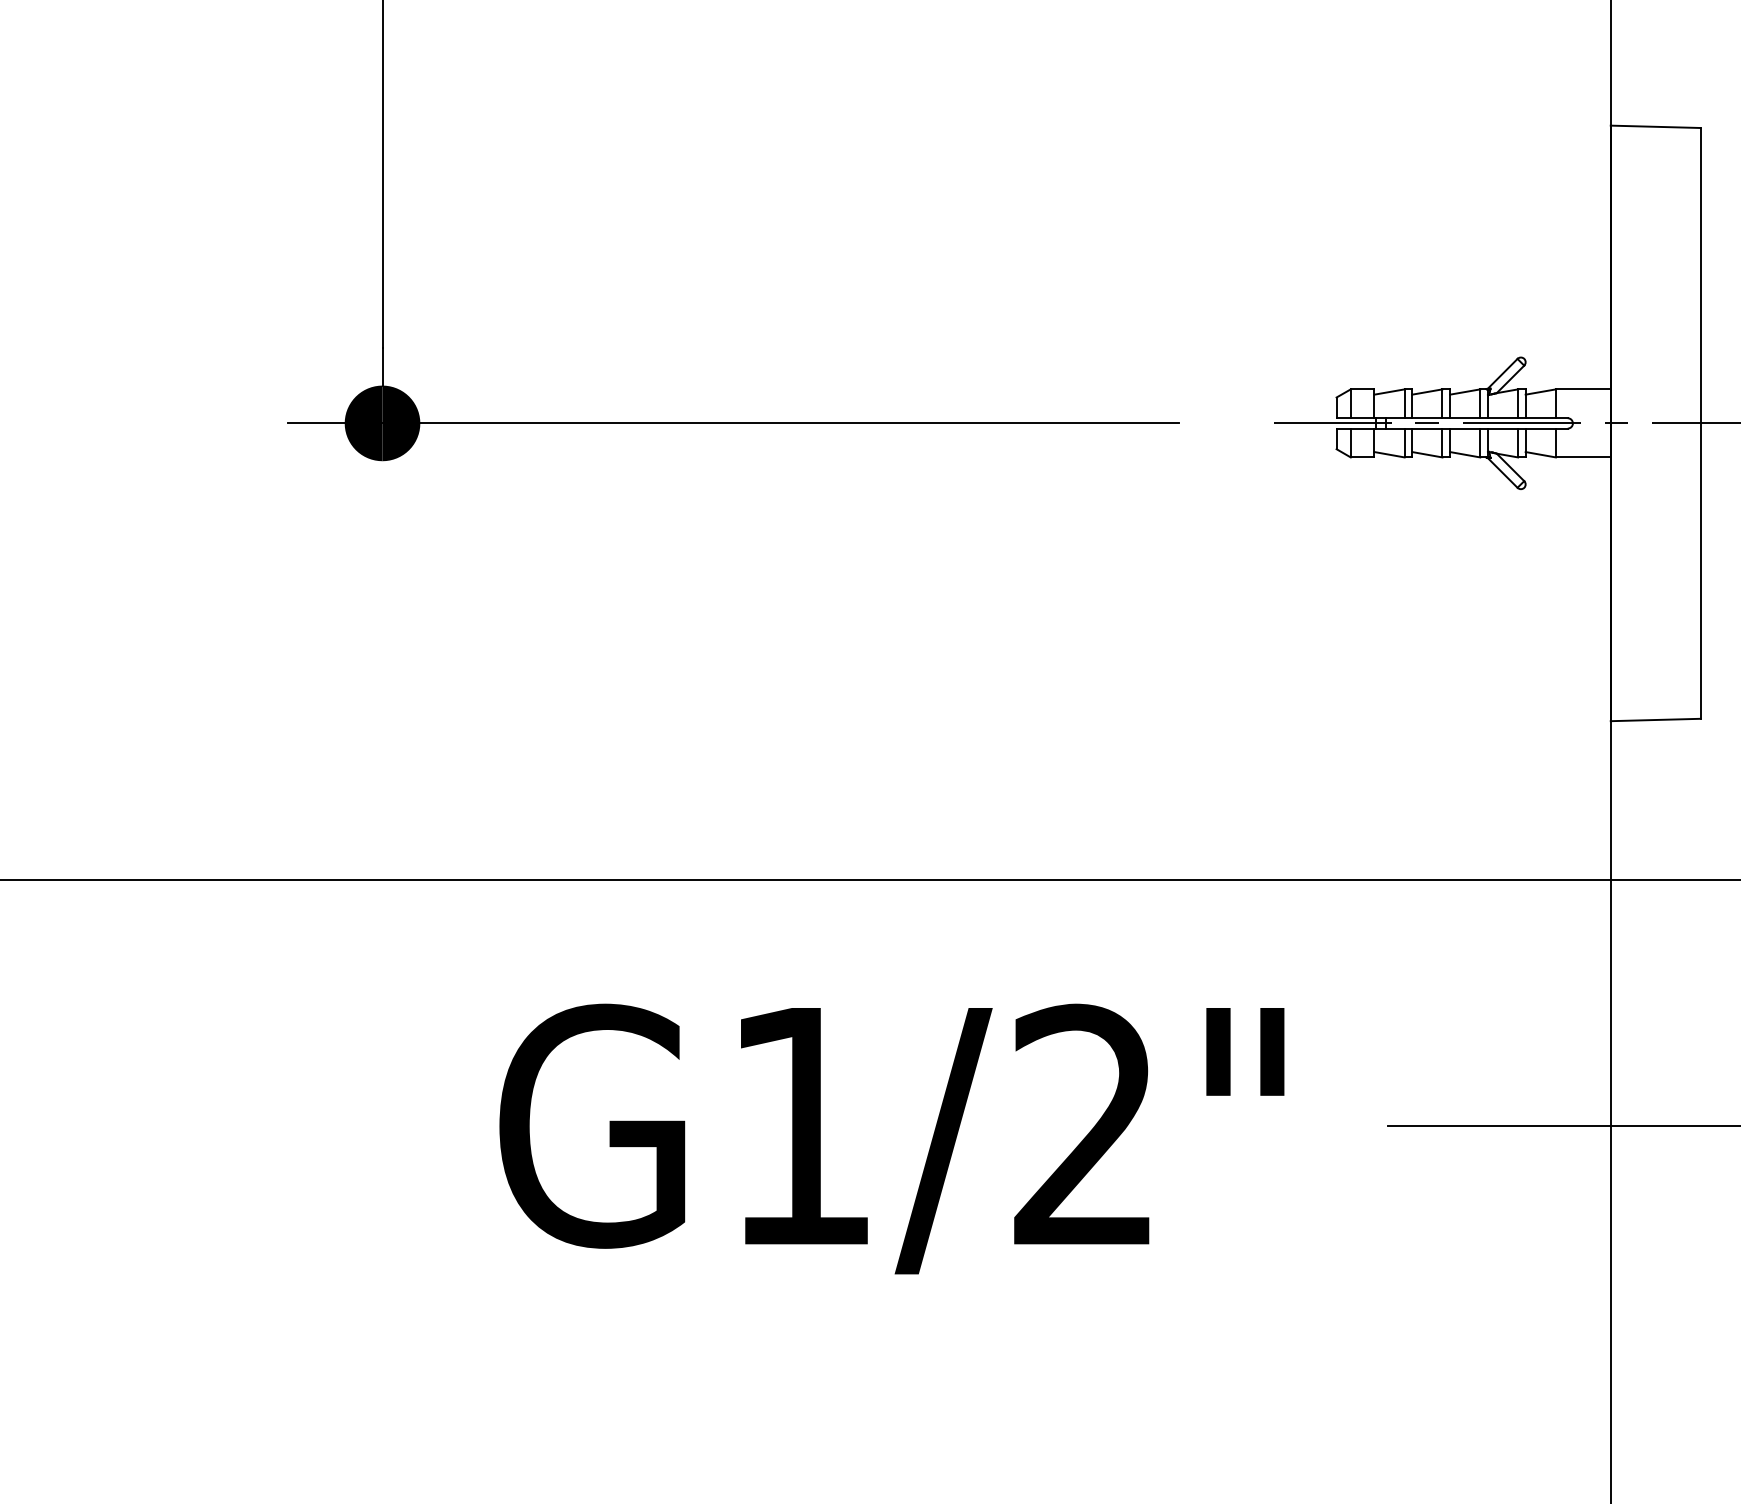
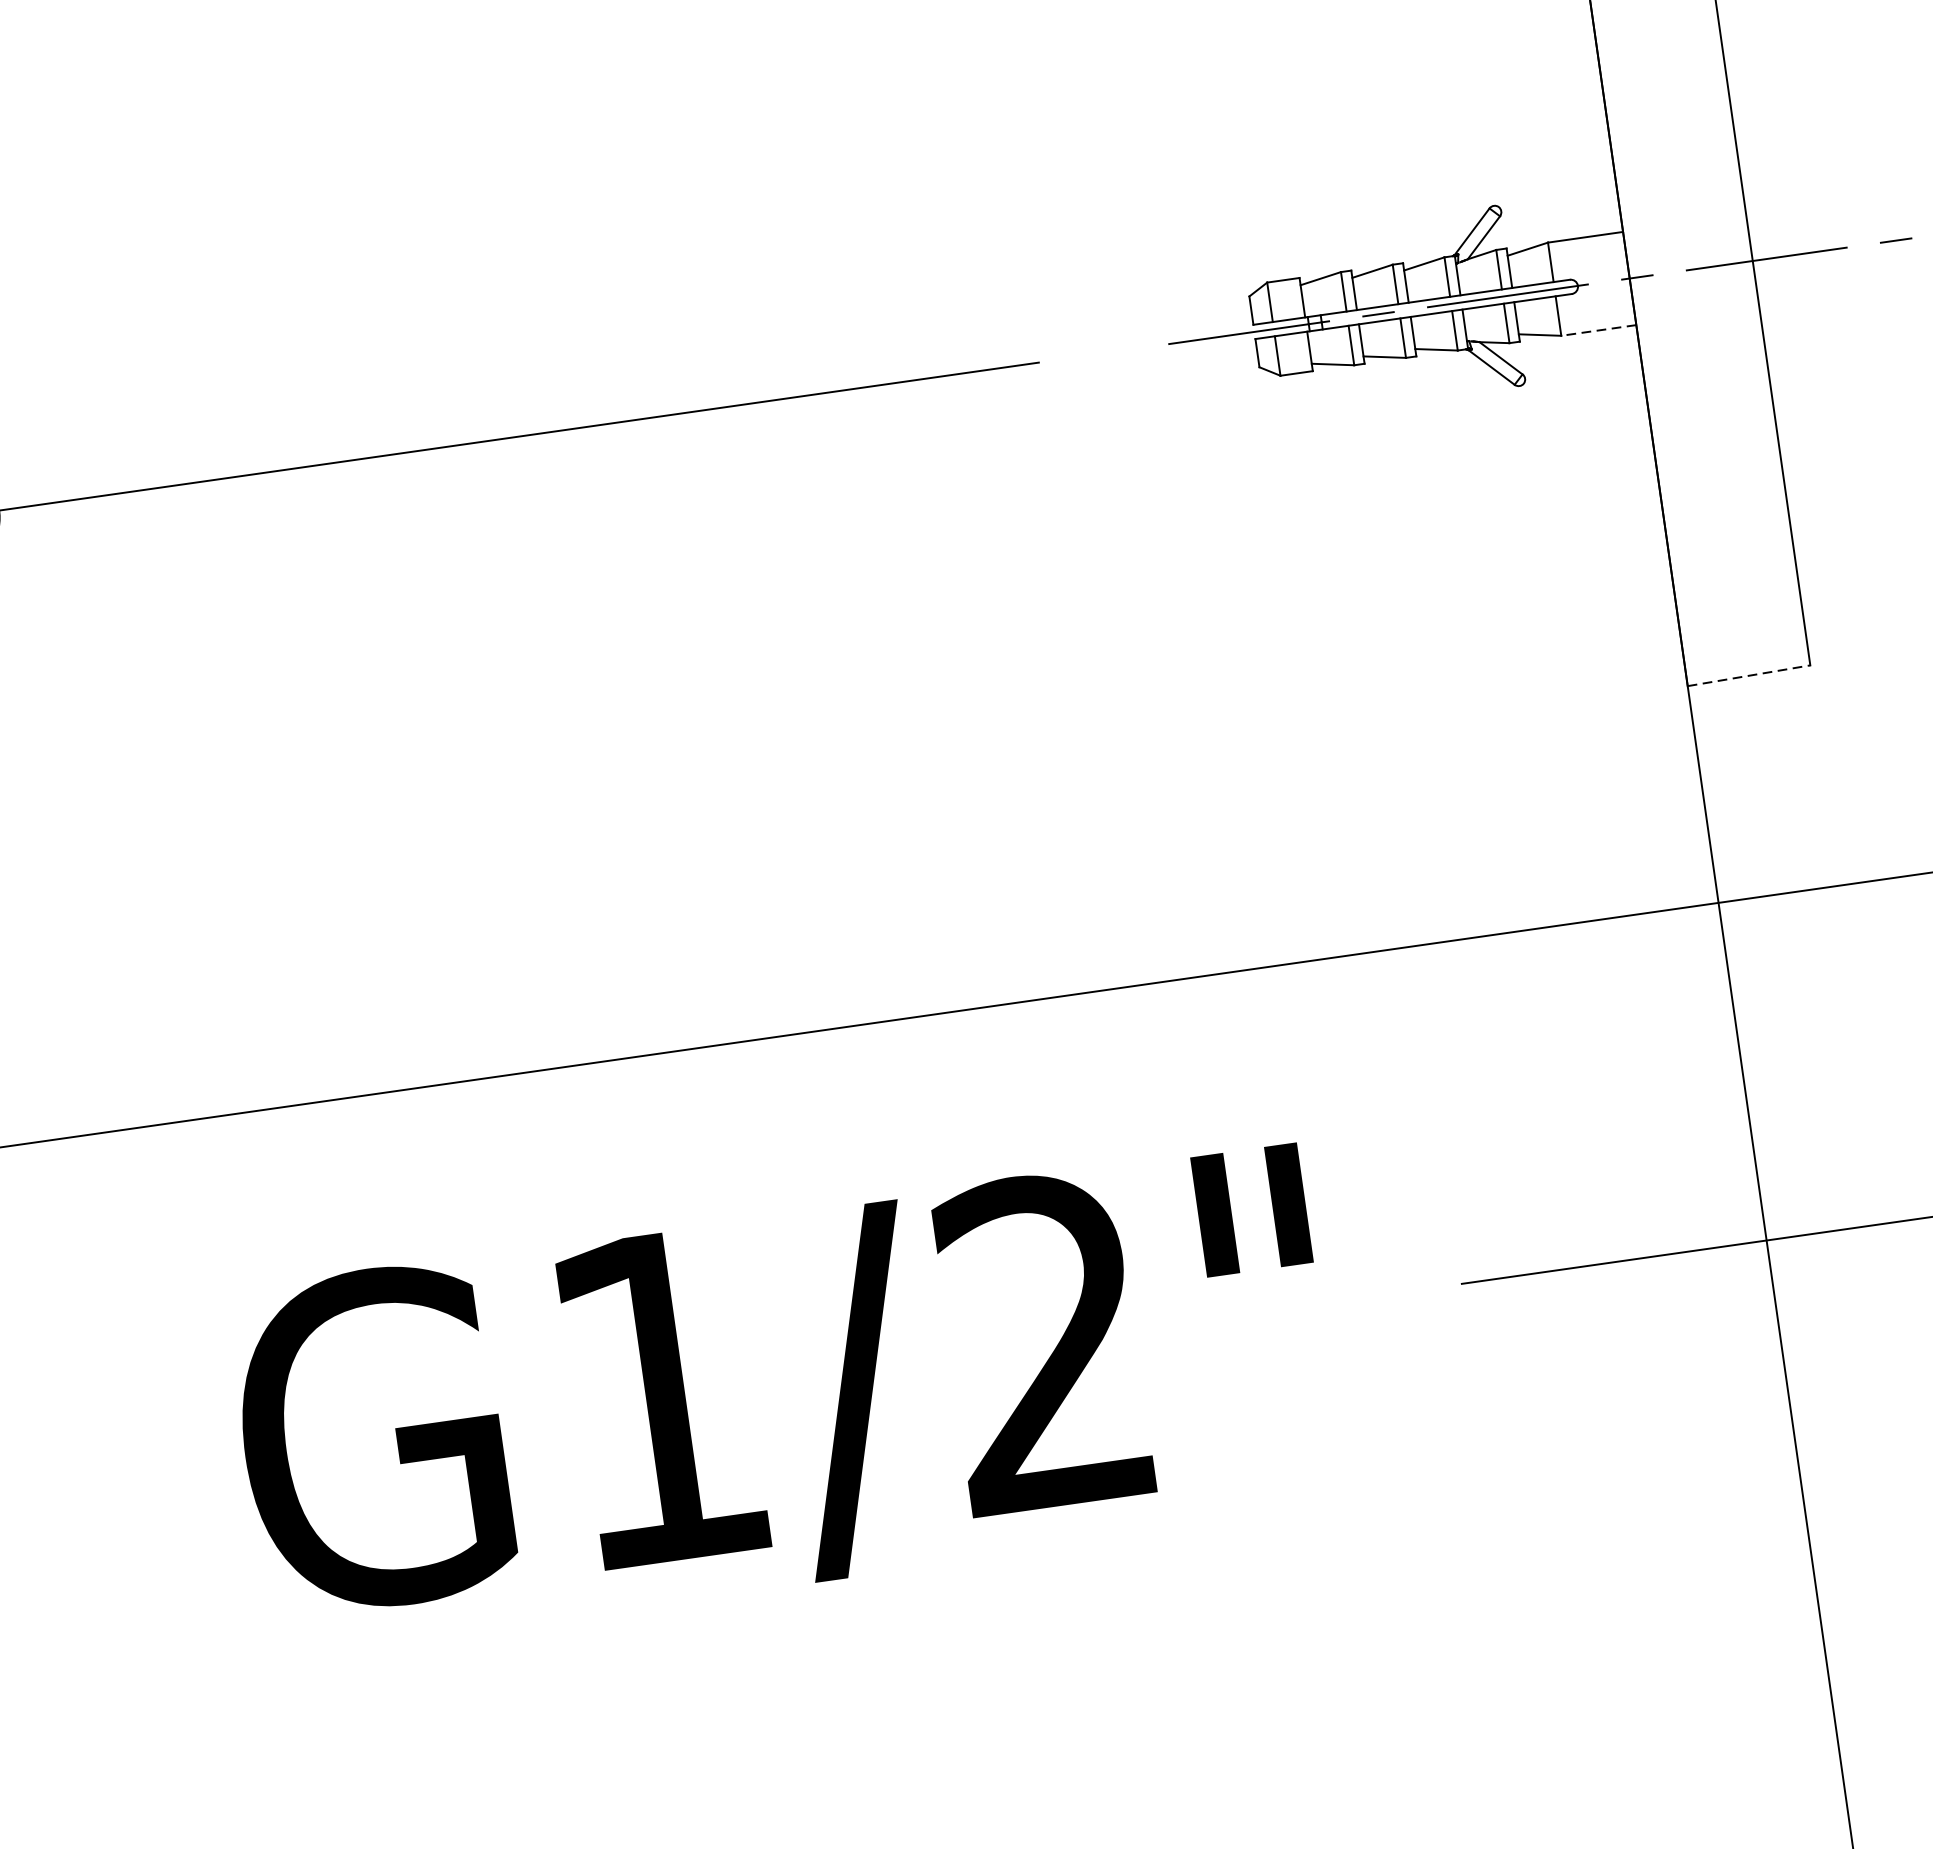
line: (1582, 457) -> (1597, 330), solid -> dashed
line: (1655, 720) -> (1748, 676), solid -> dashed

